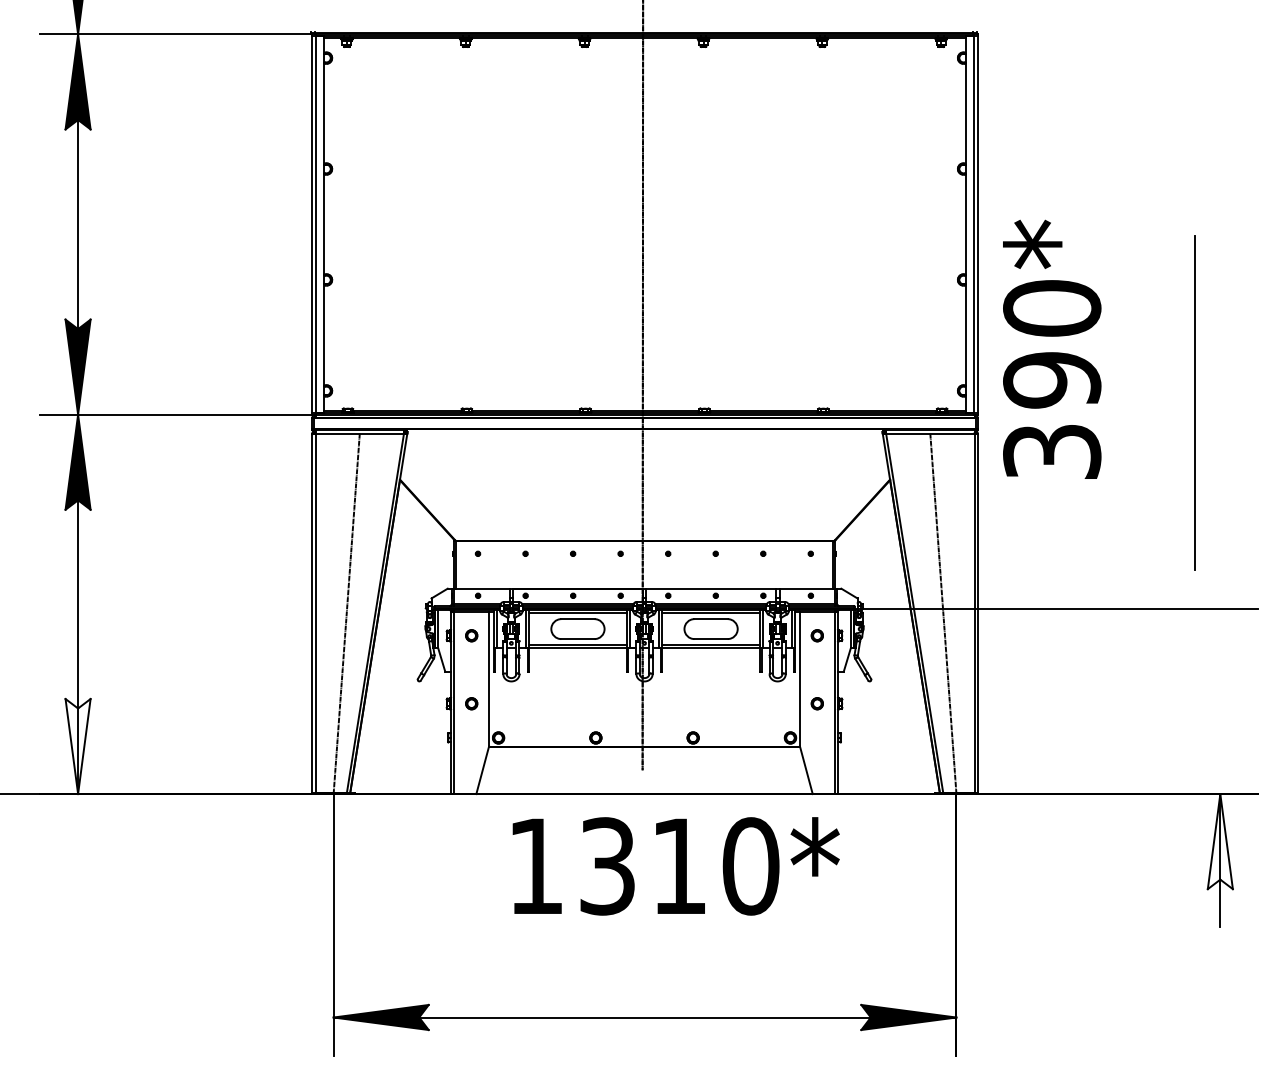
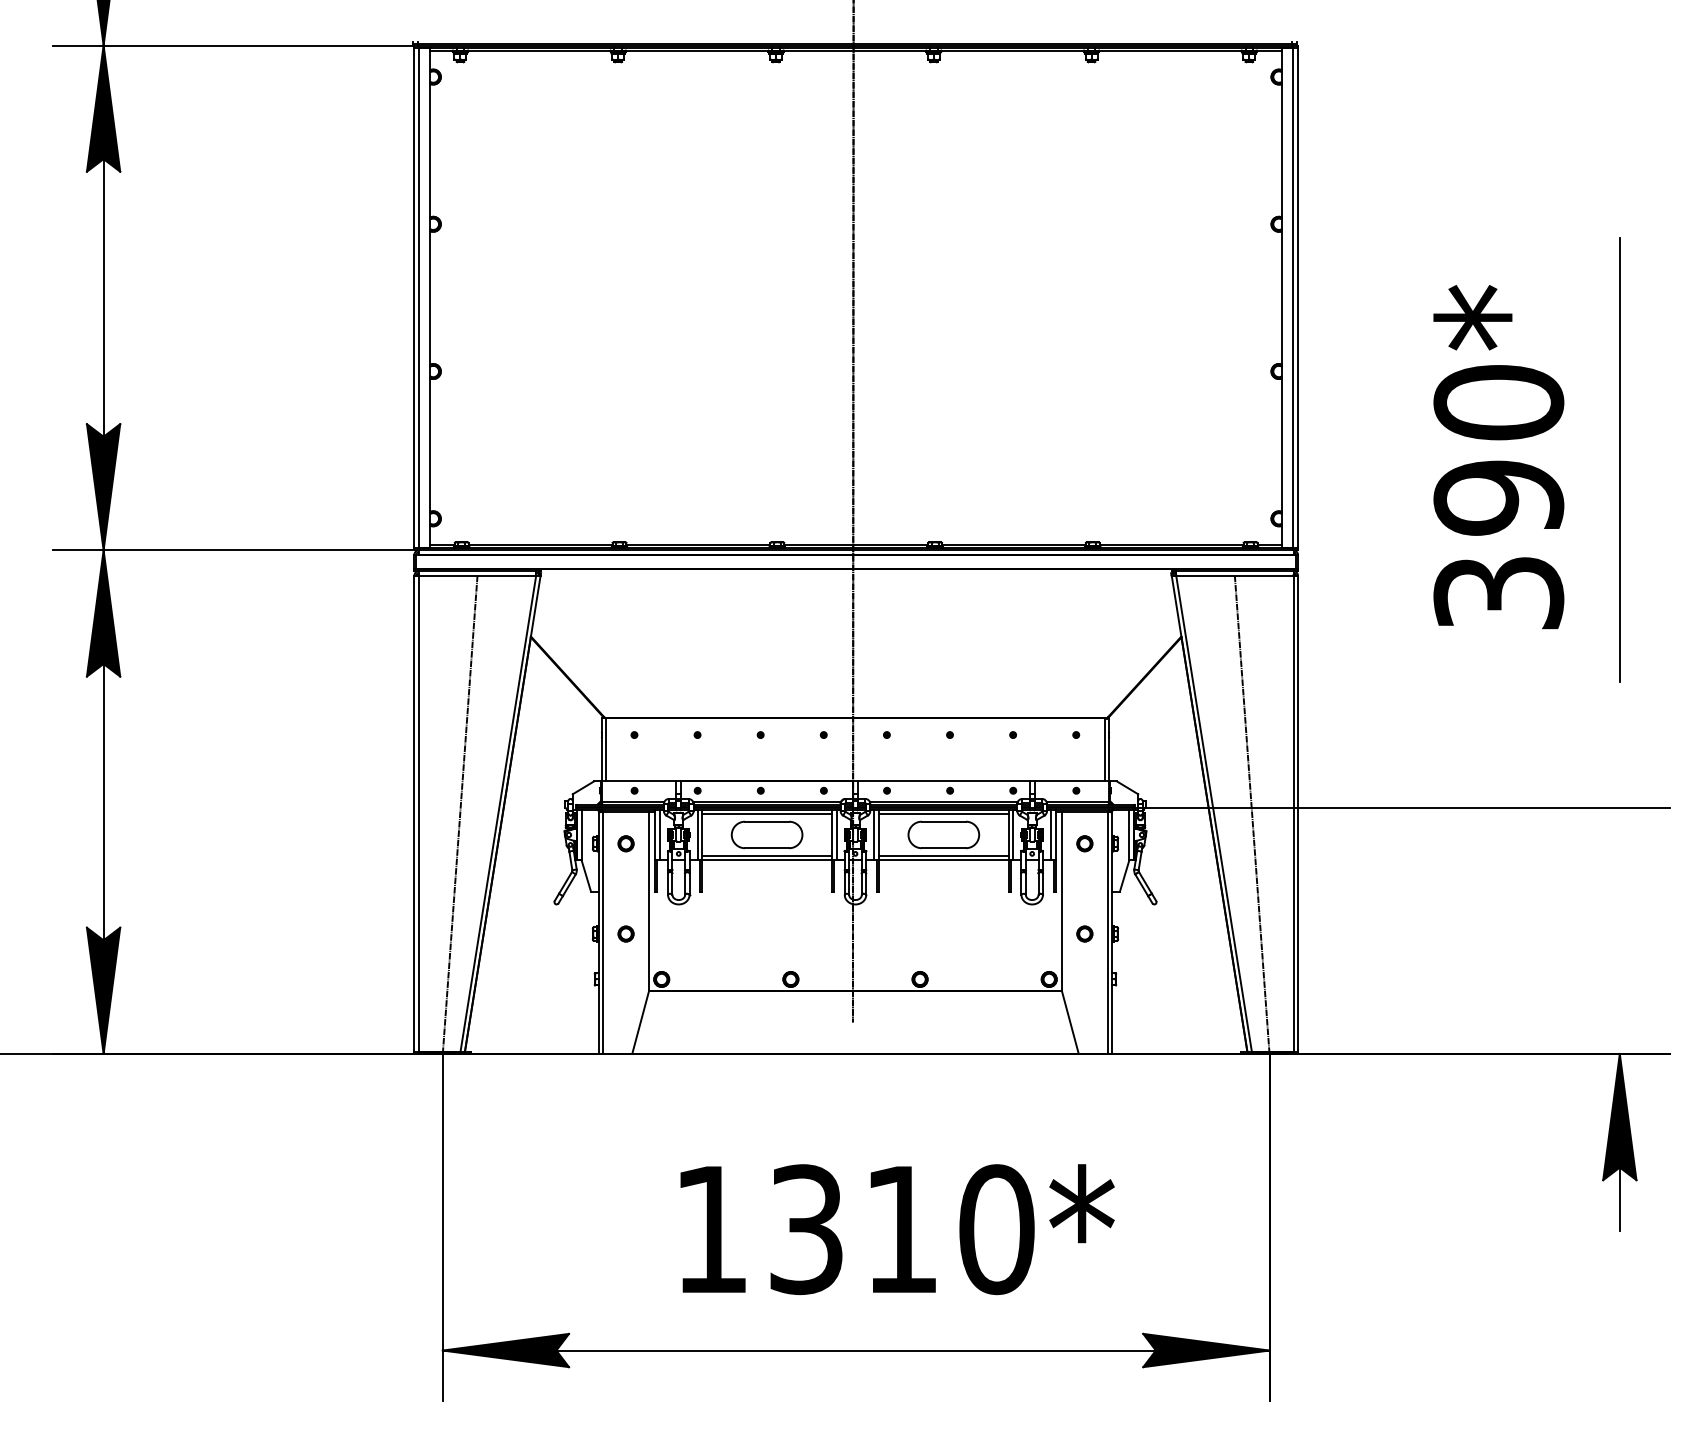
text: (1052, 348) -> (1499, 455), moved
line: (1194, 402) -> (1618, 459), moved
fill: (77, 746) -> (102, 990), added
fill: (1219, 841) -> (1618, 1116), added
text: (675, 866) -> (896, 1229), moved

